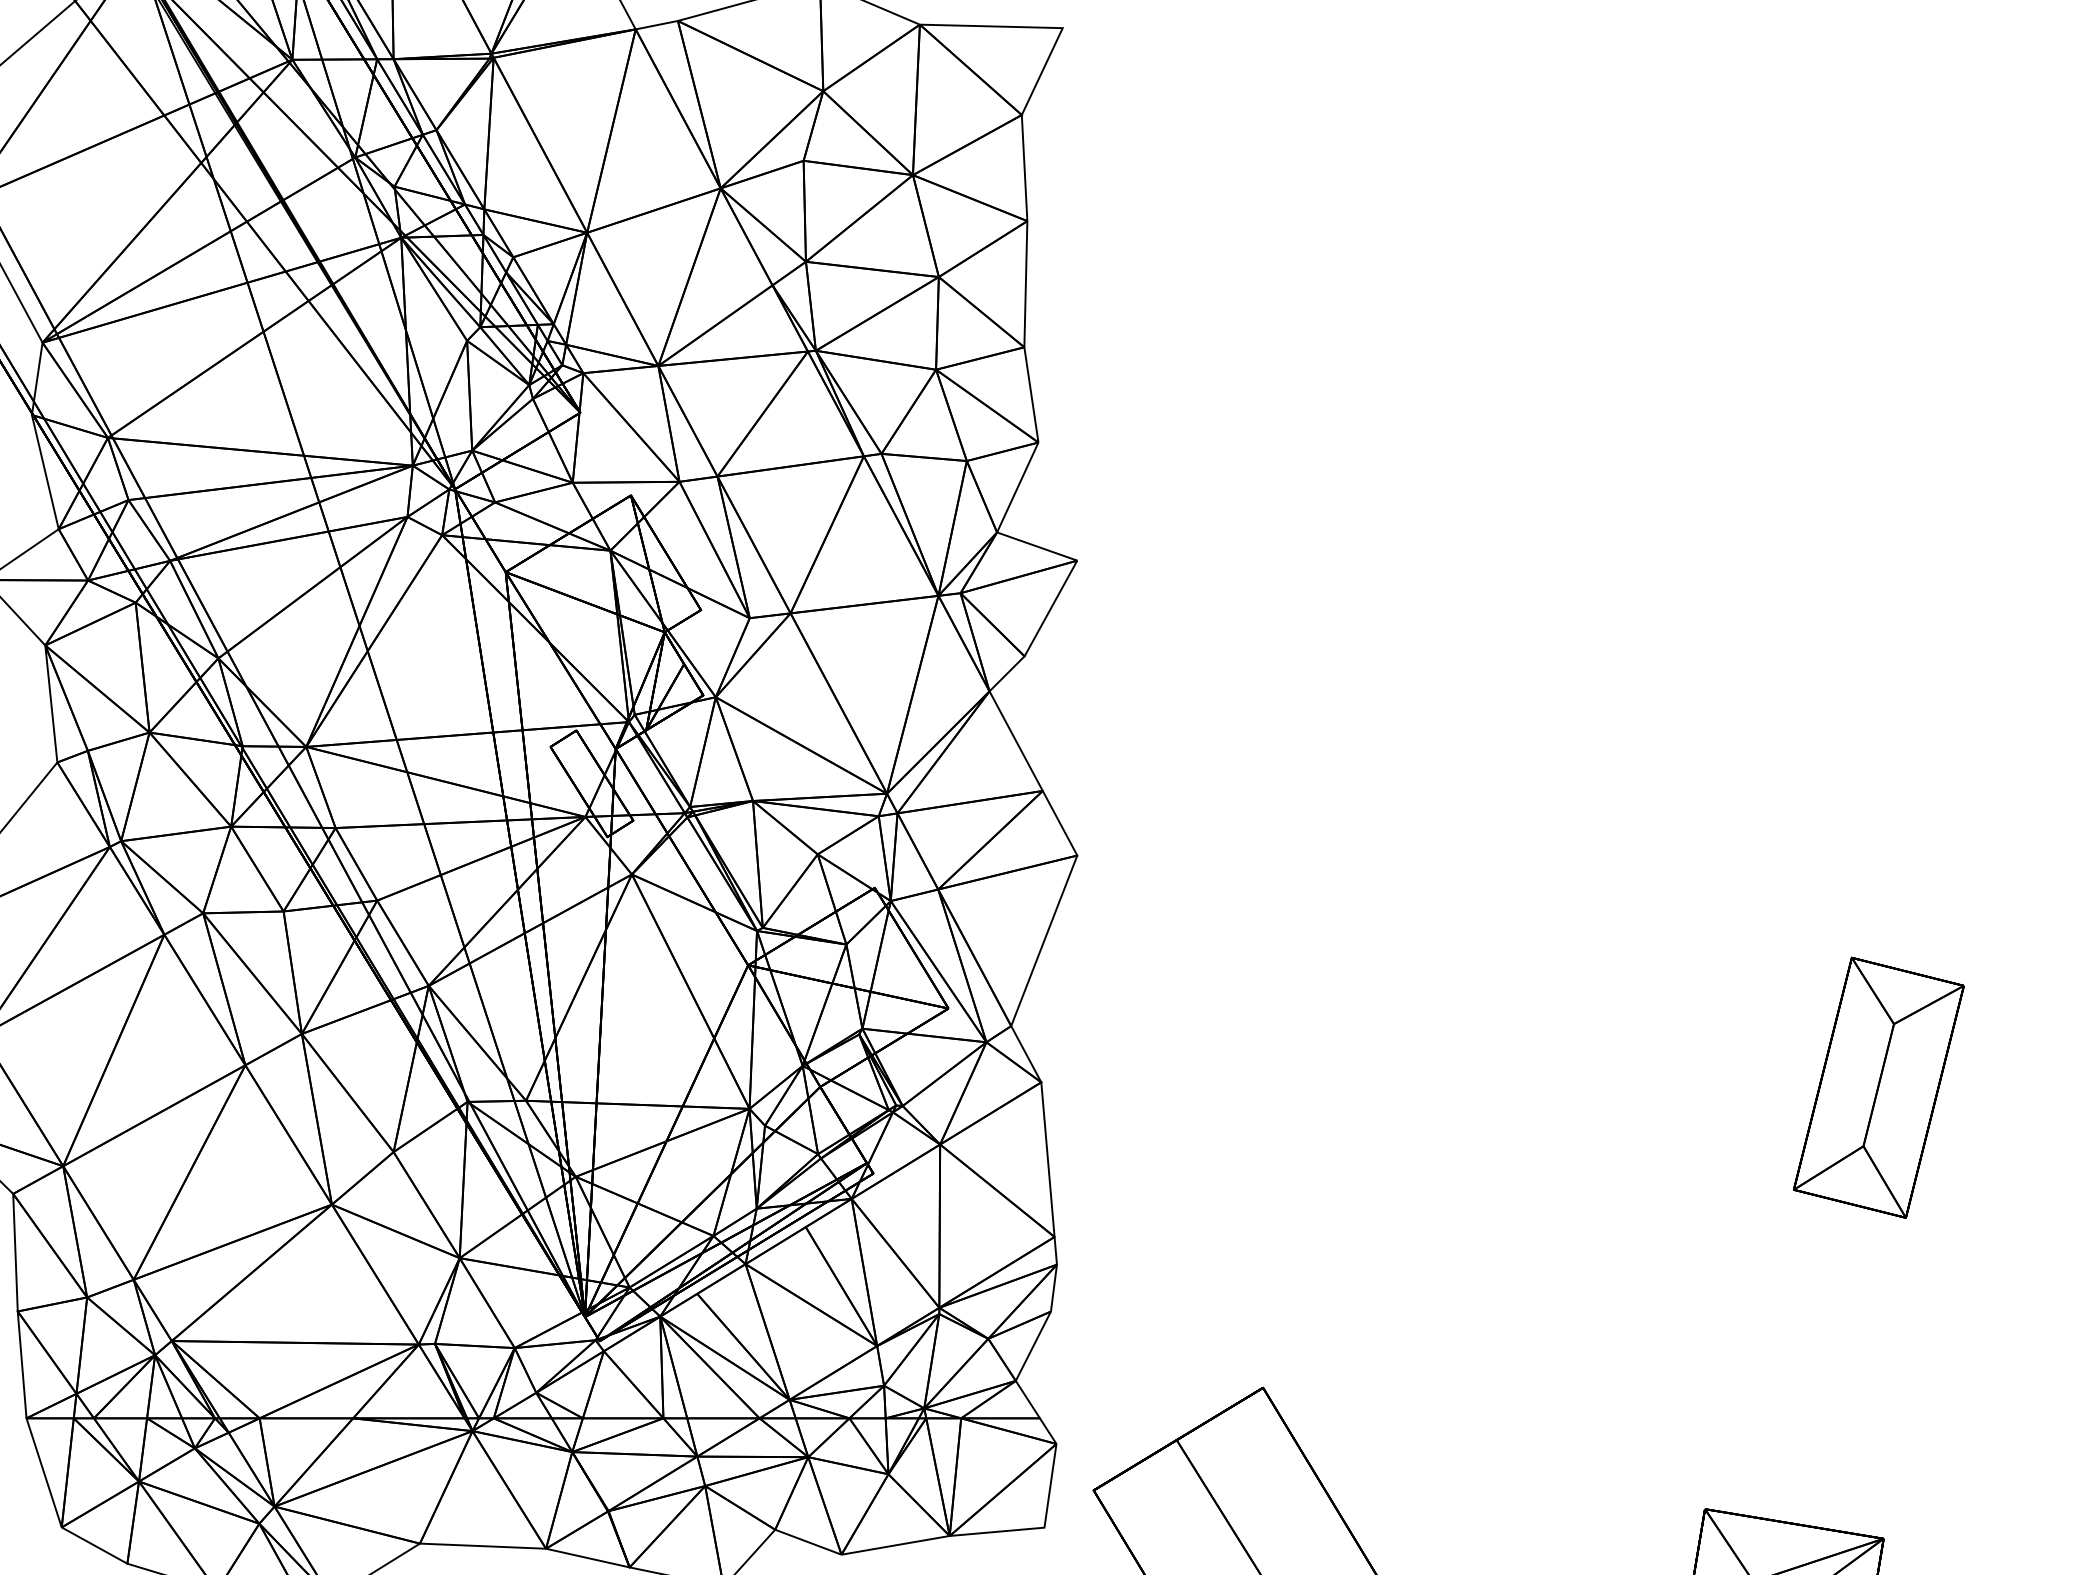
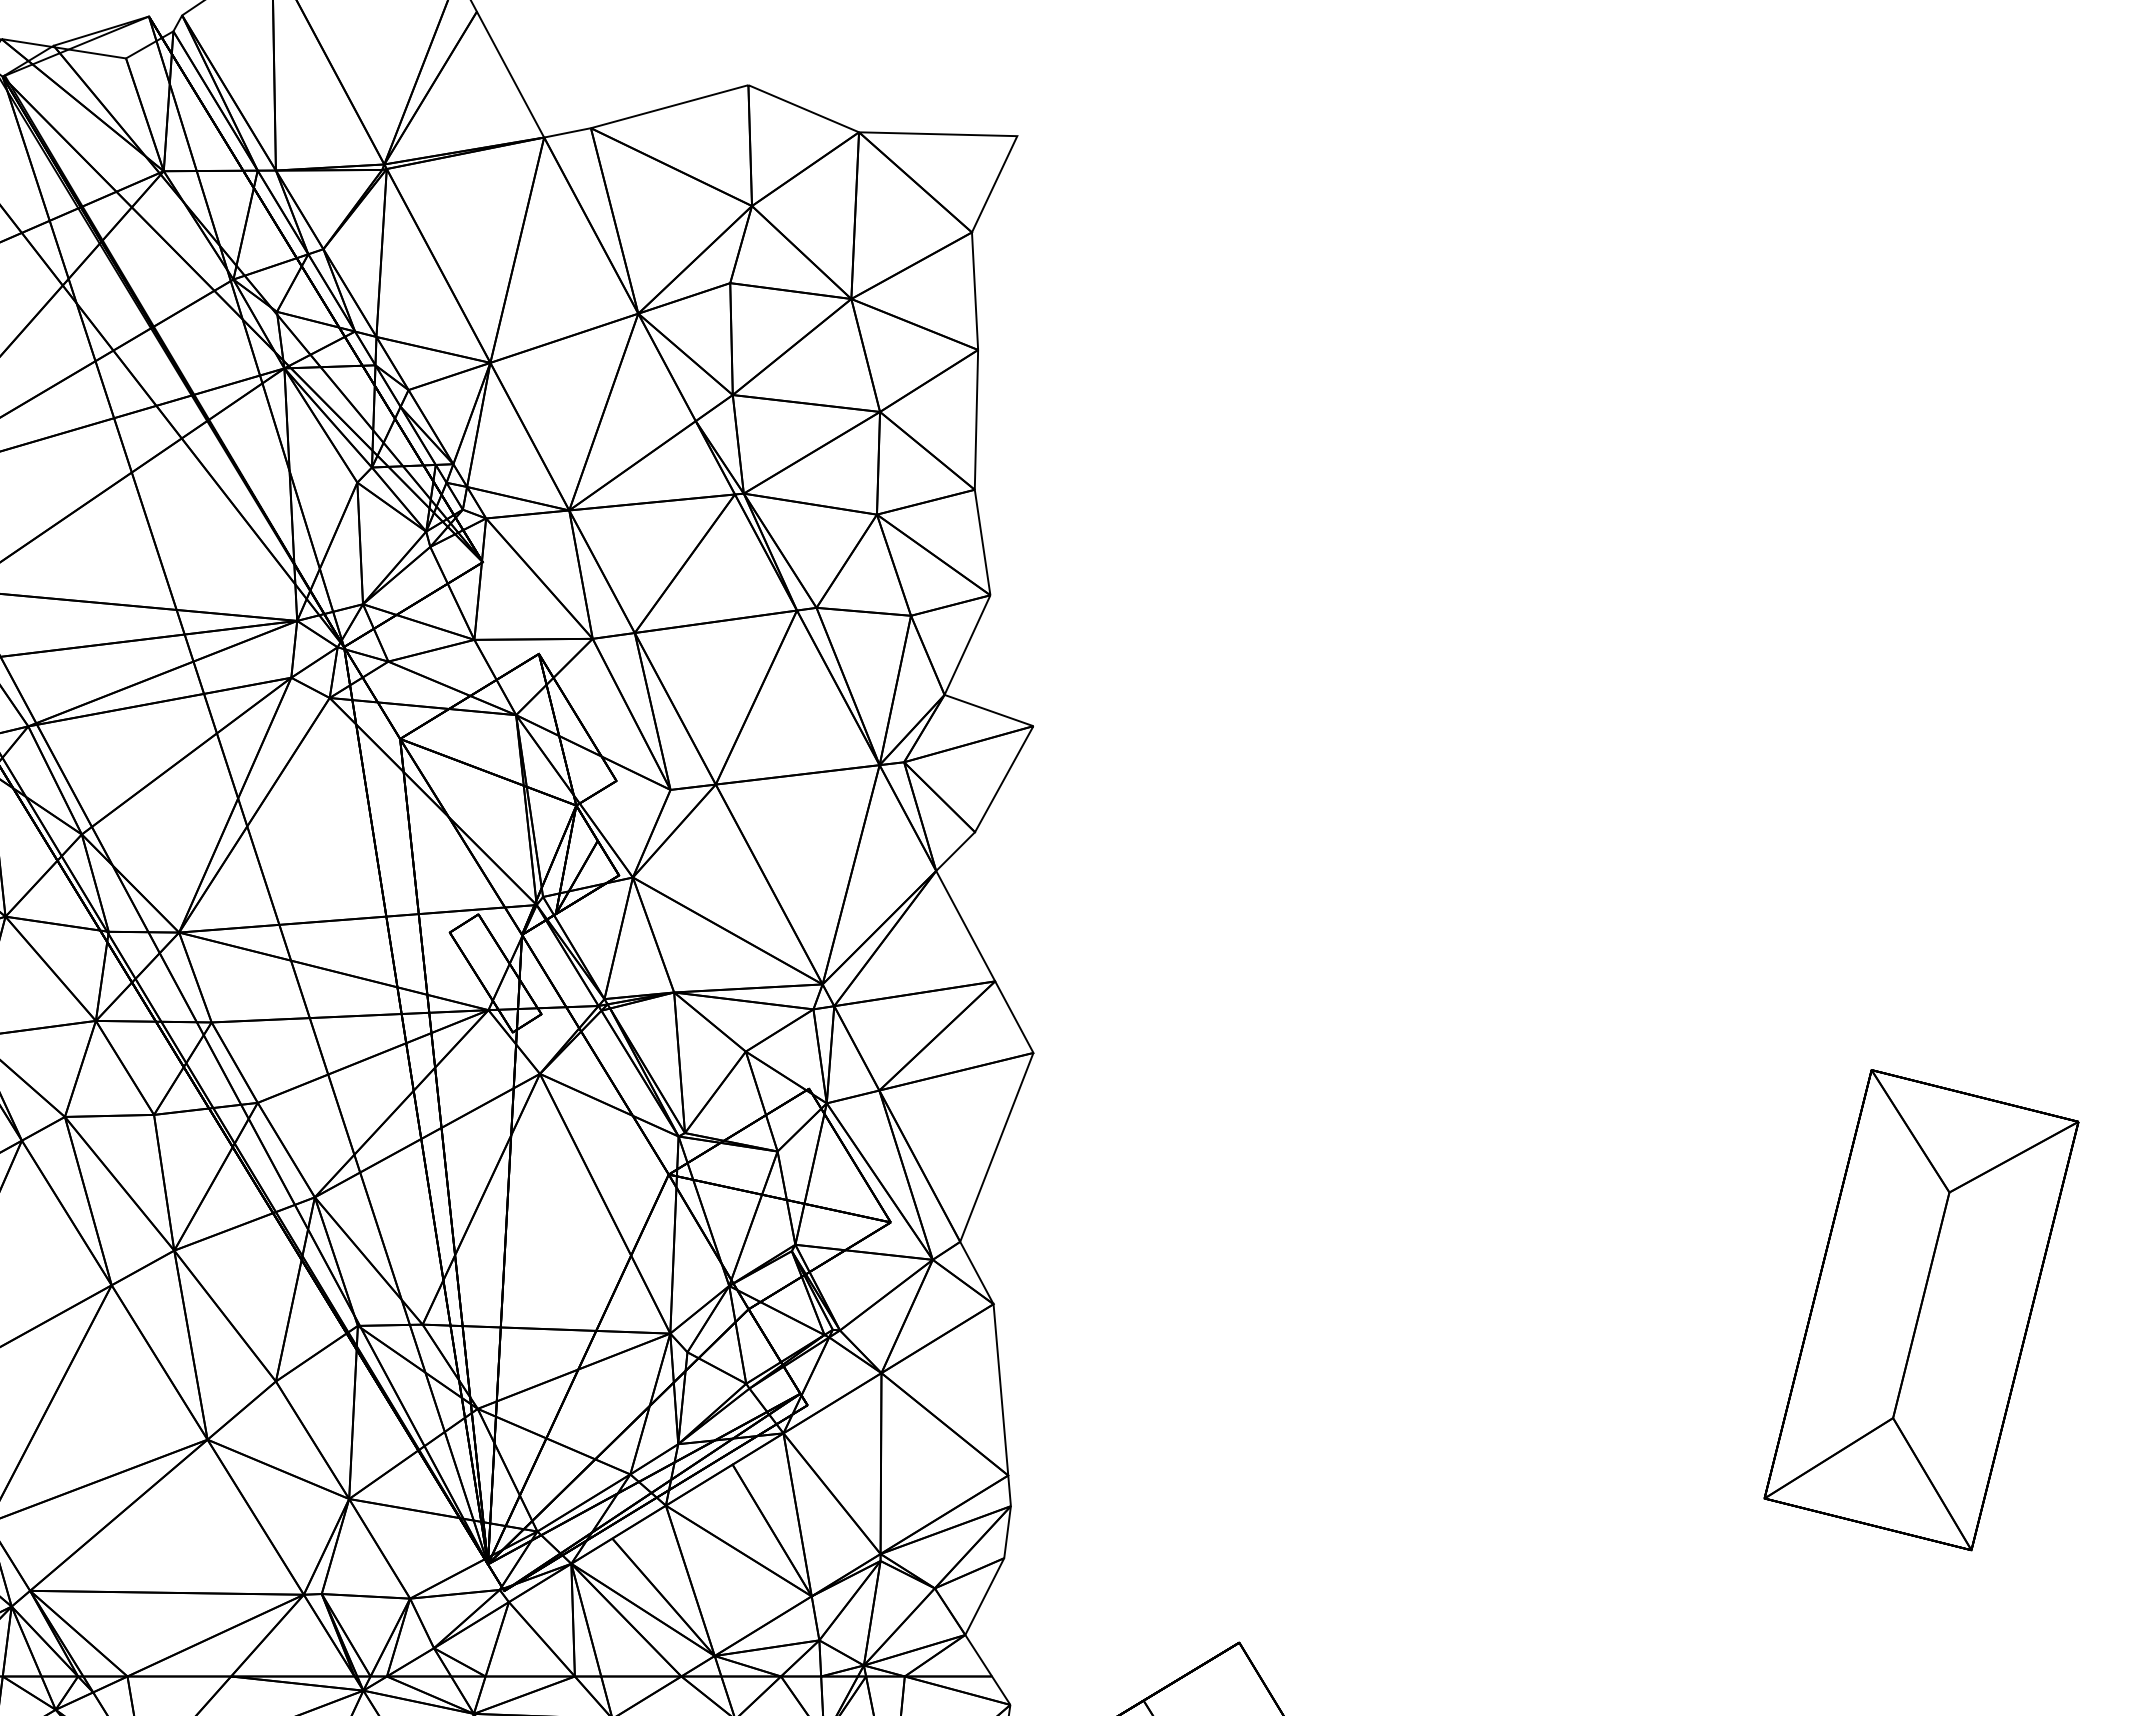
part: (1878, 1087) -> (1921, 1309), size x1.67

